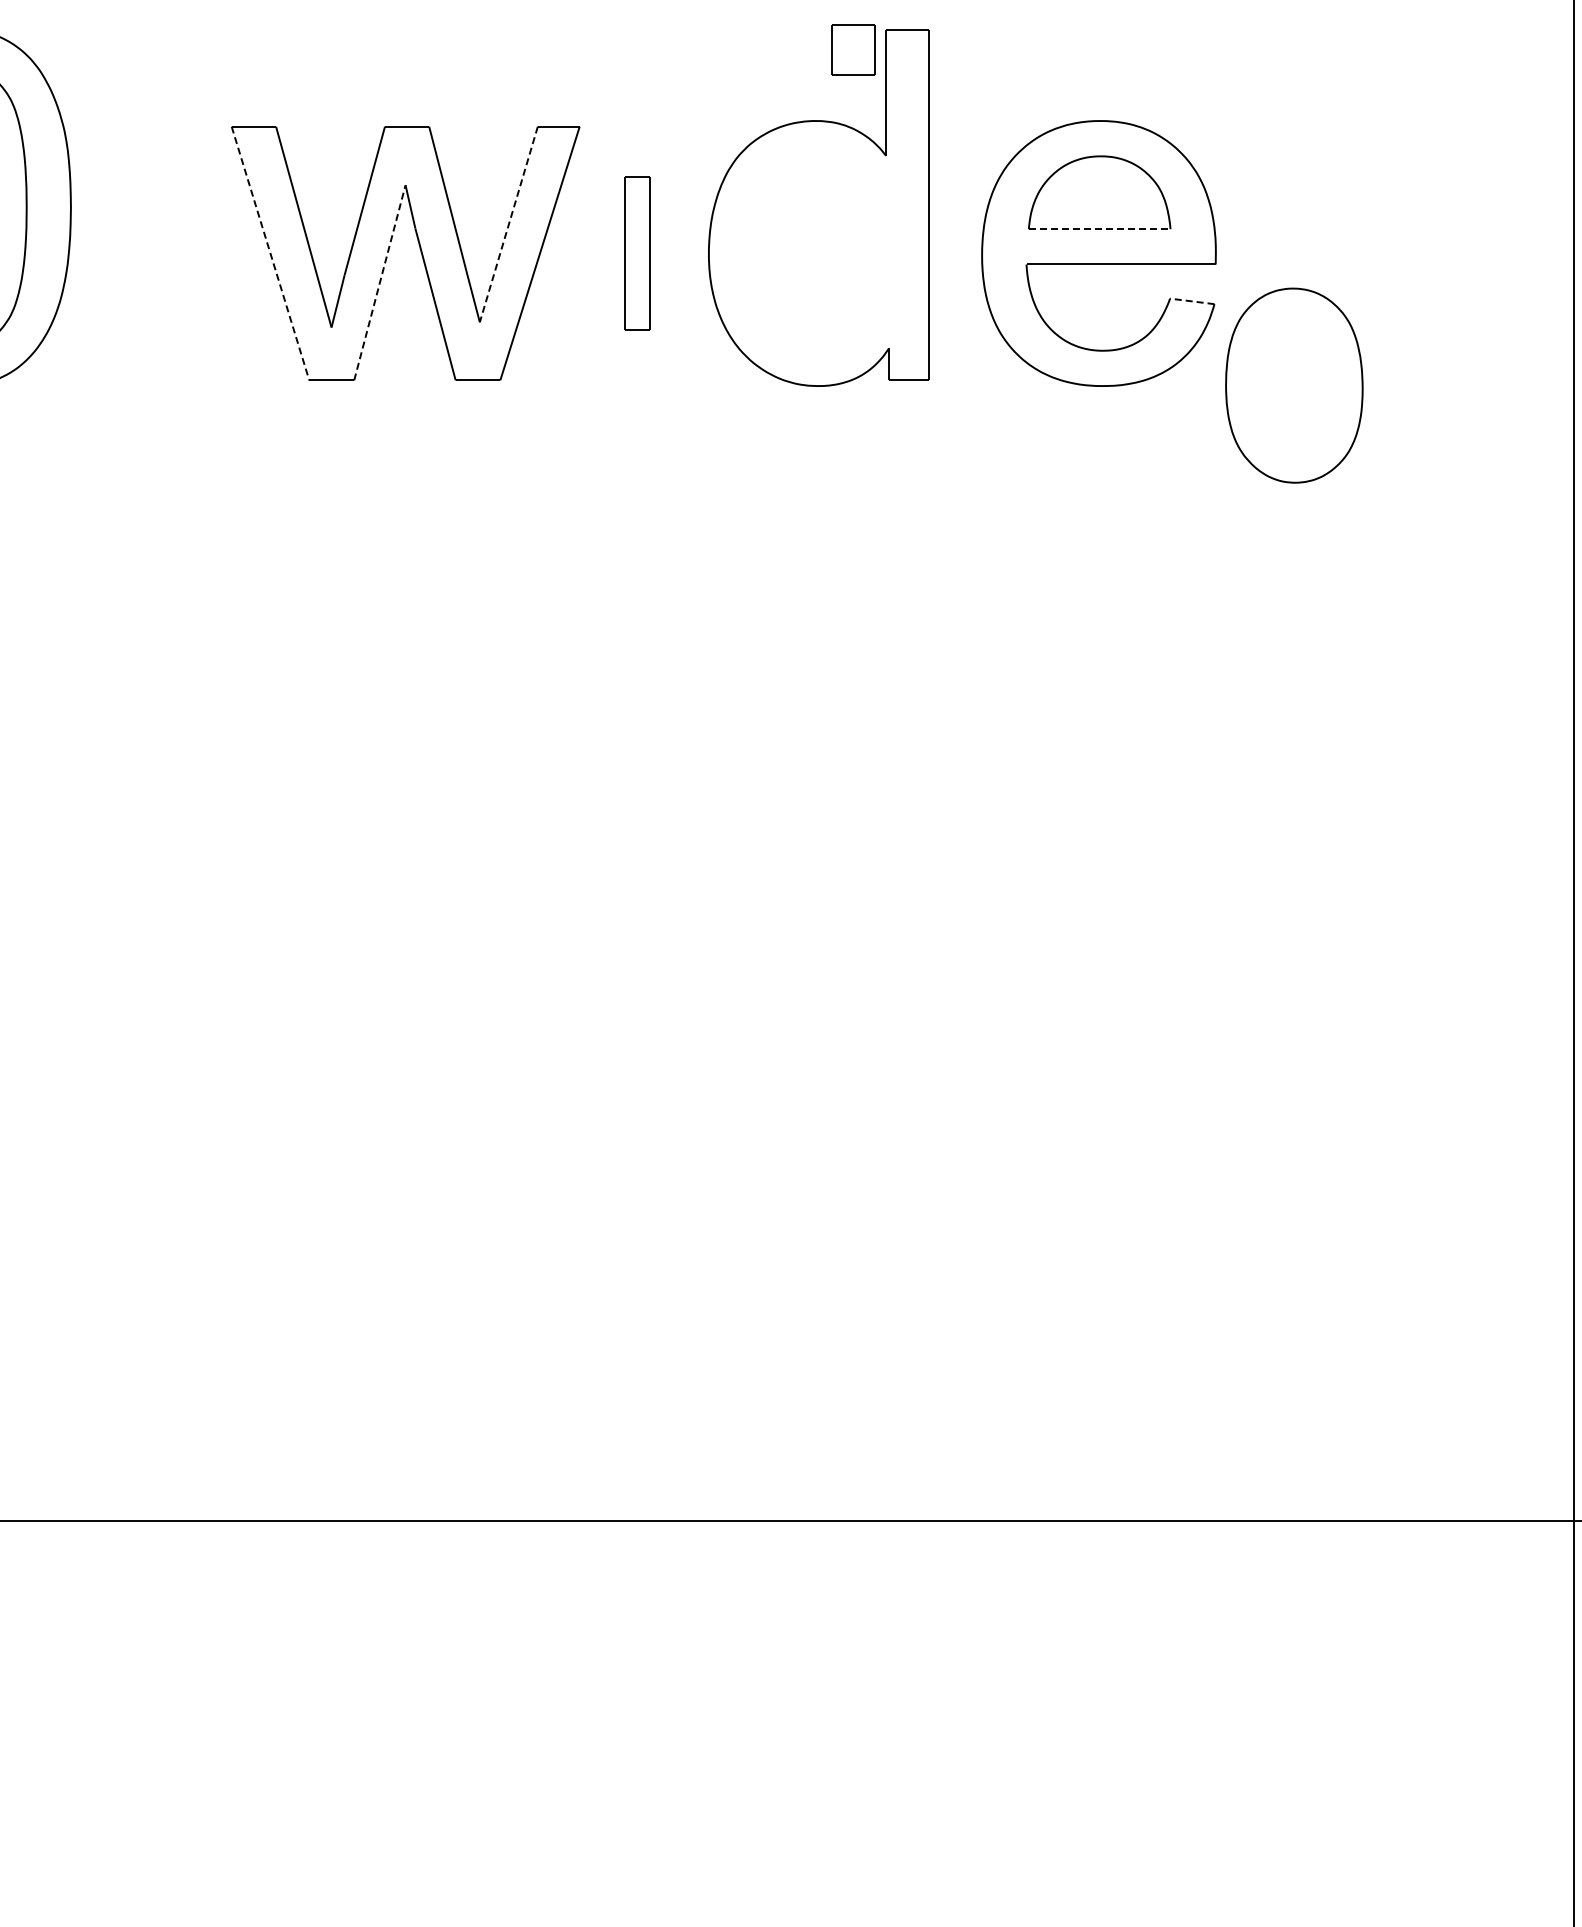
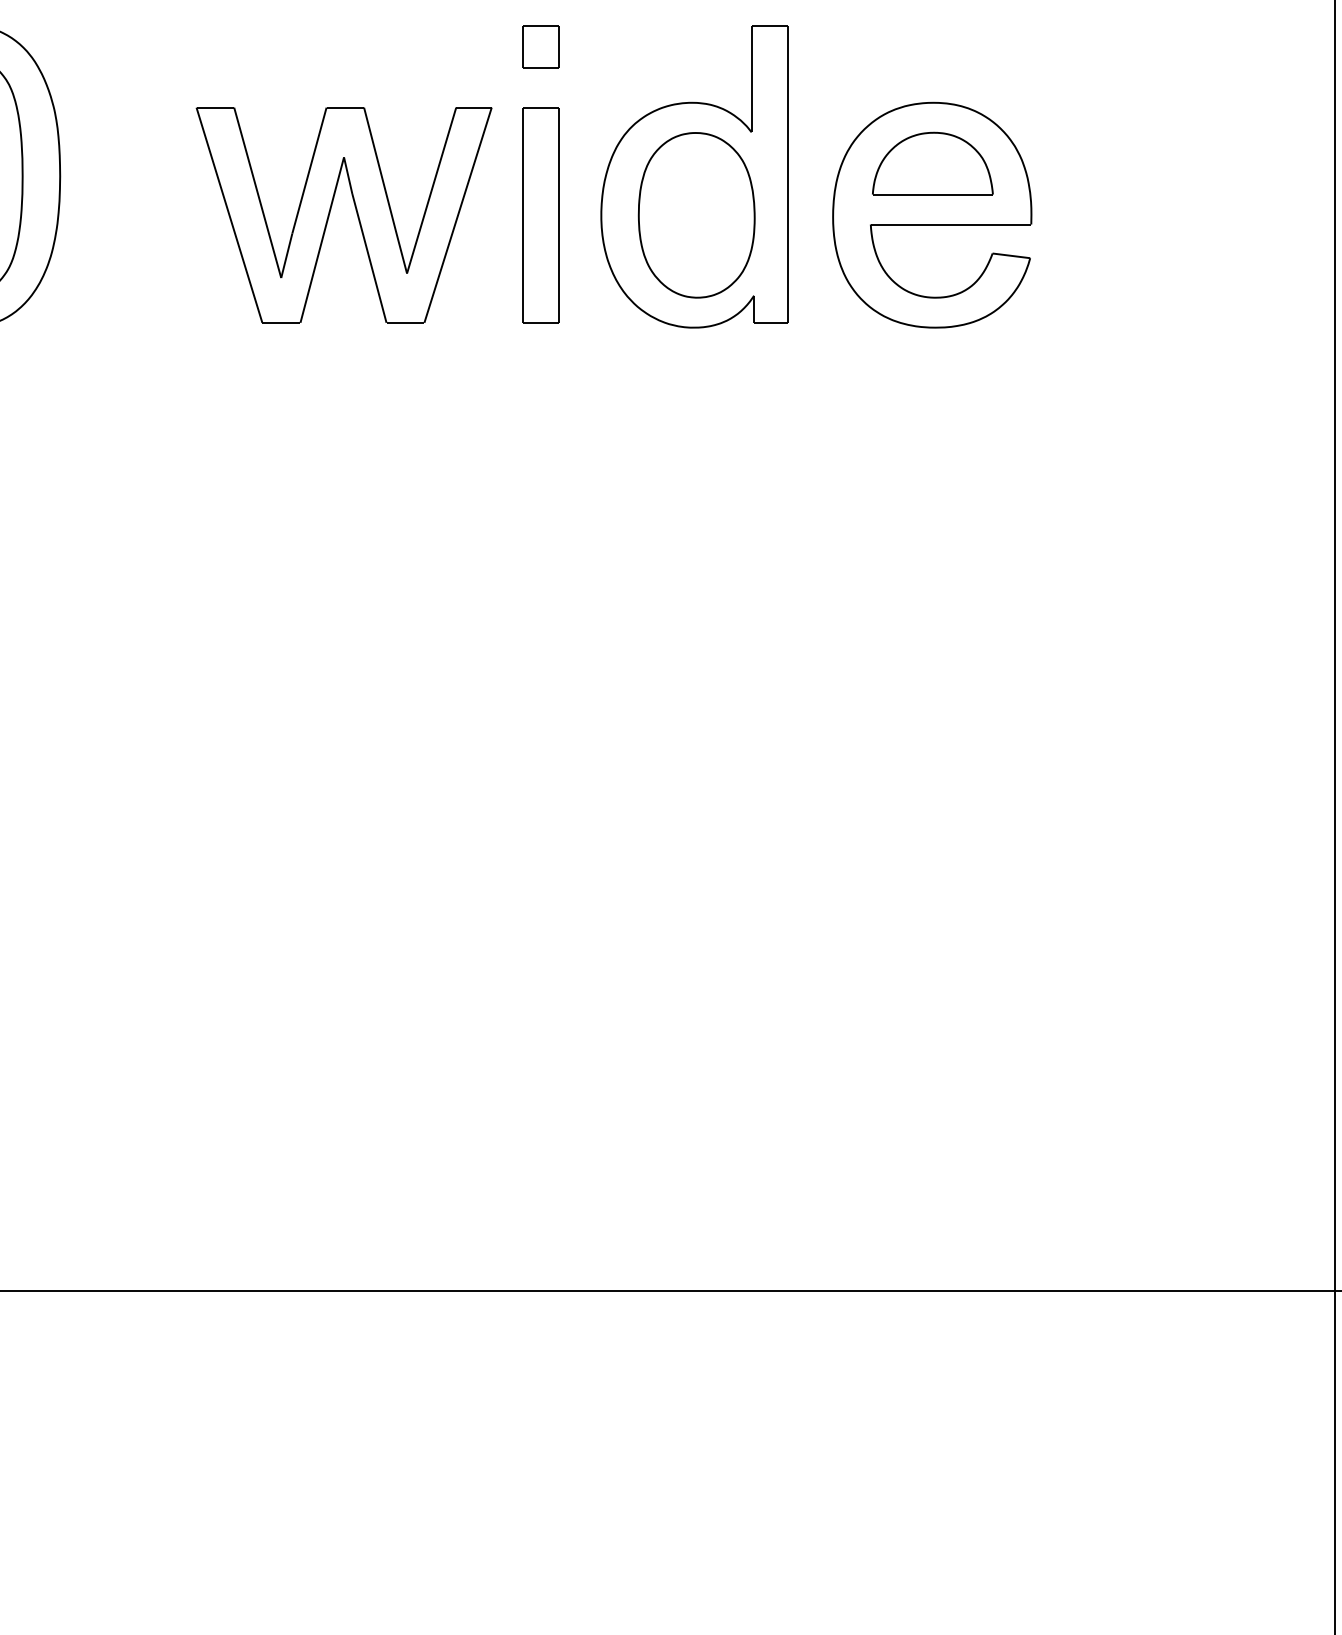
part: (853, 49) -> (540, 46), moved
line: (508, 225) -> (431, 191), dashed -> solid
line: (1099, 229) -> (932, 194), dashed -> solid
line: (270, 253) -> (229, 215), dashed -> solid
part: (637, 253) -> (540, 215), size x1.67
line: (379, 282) -> (321, 239), dashed -> solid
line: (1191, 301) -> (1010, 255), dashed -> solid
part: (1294, 385) -> (696, 215), moved

